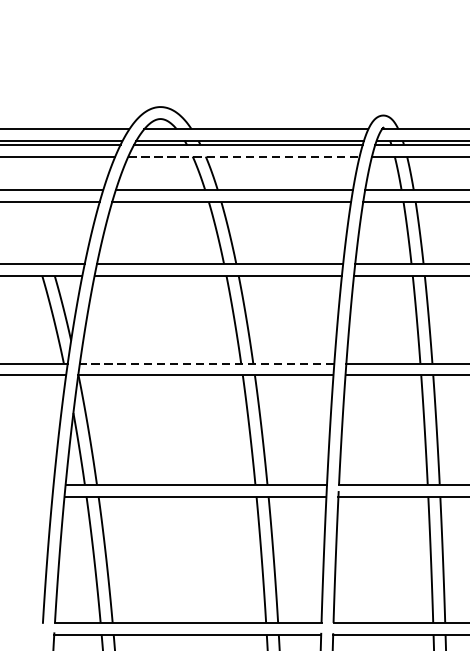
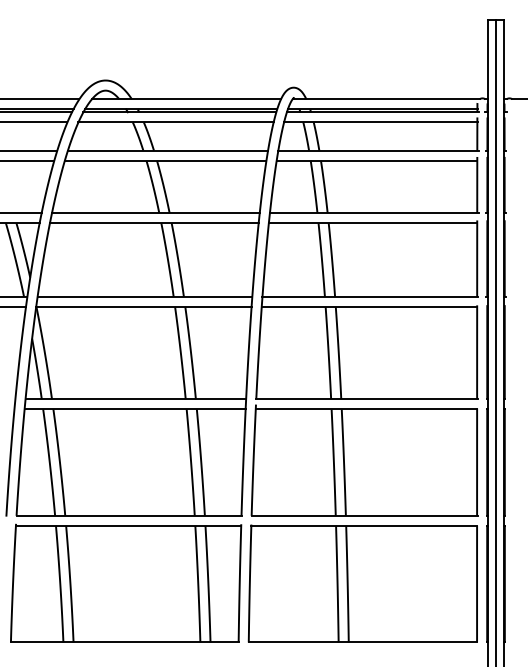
line: (244, 156) -> (176, 122), dashed -> solid
line: (206, 362) -> (144, 296), dashed -> solid

